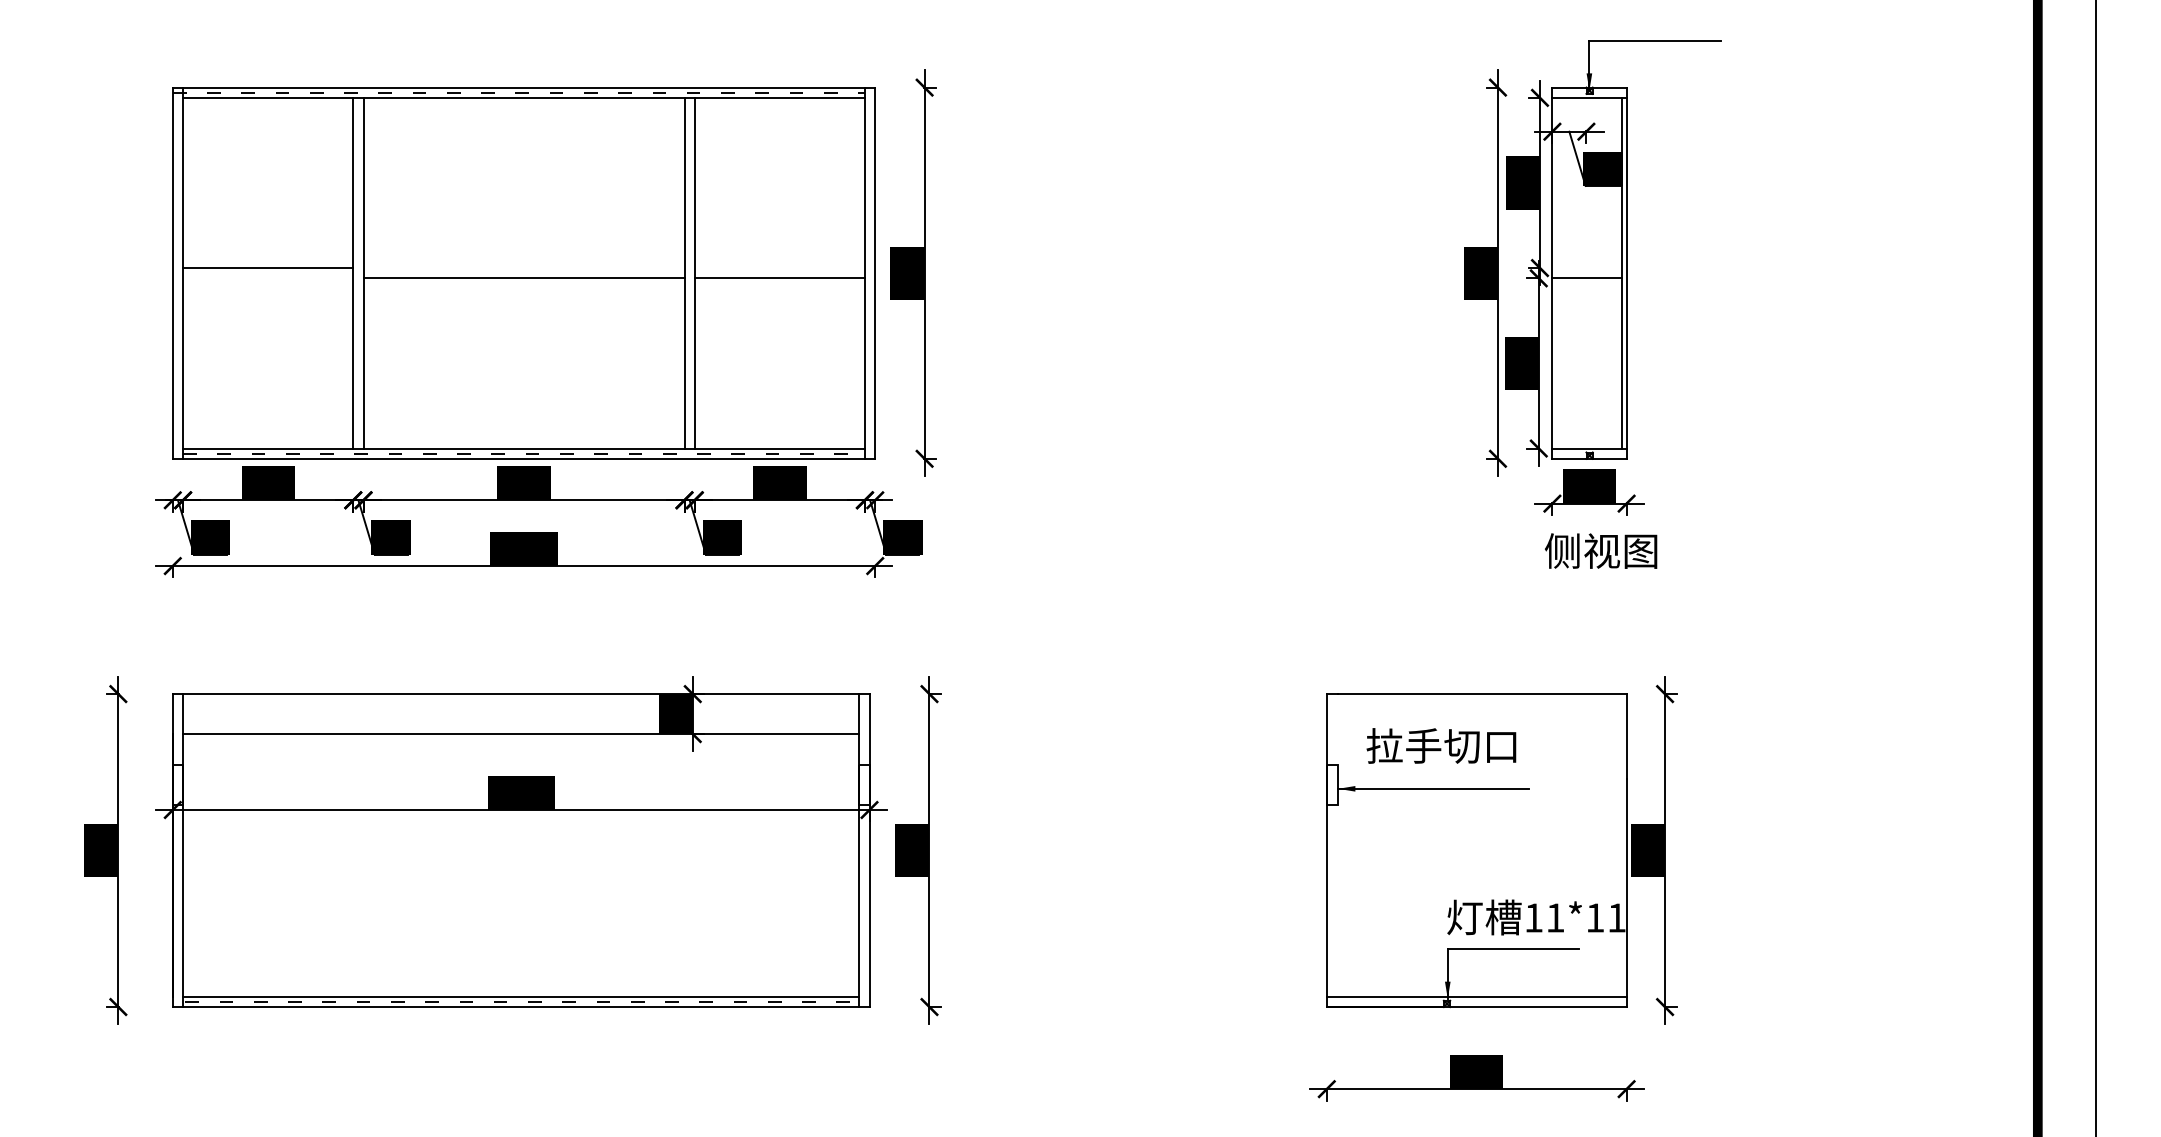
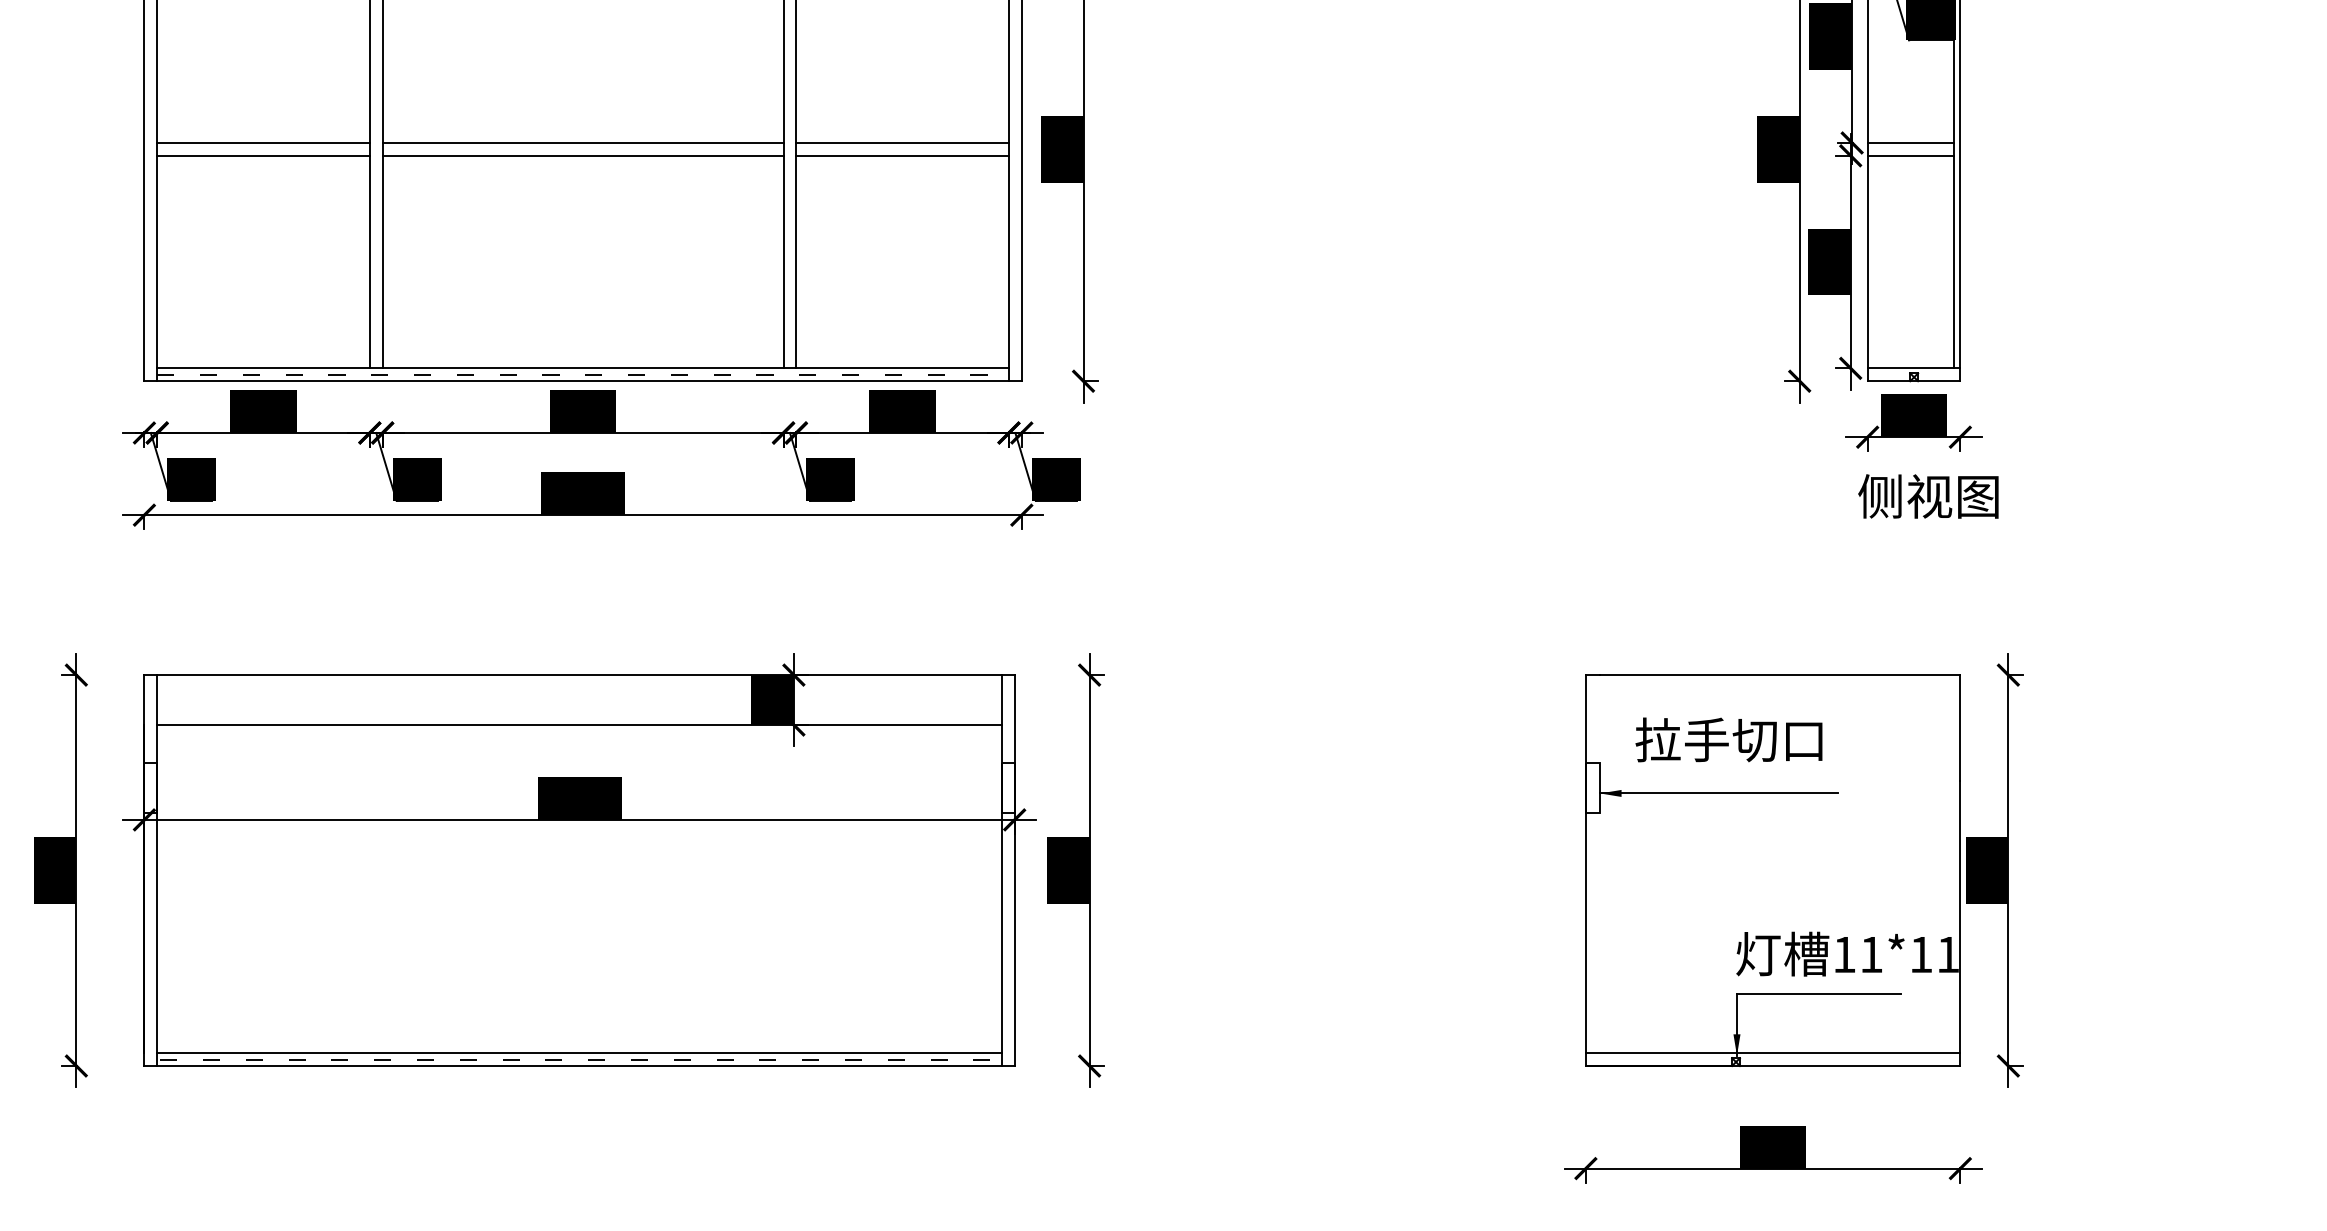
line: (523, 268) -> (582, 143), added
line: (779, 268) -> (902, 143), added
line: (1586, 268) -> (1910, 143), added
line: (268, 278) -> (263, 155), added

